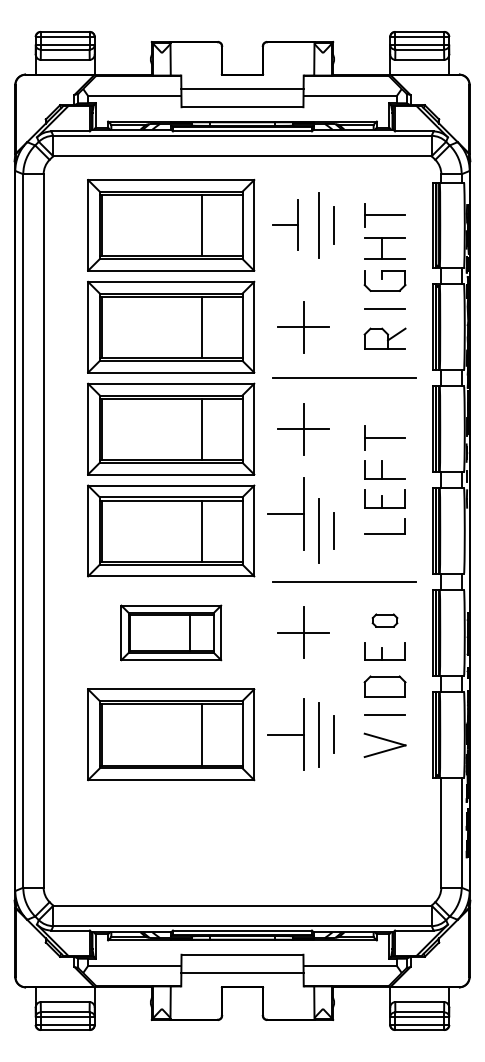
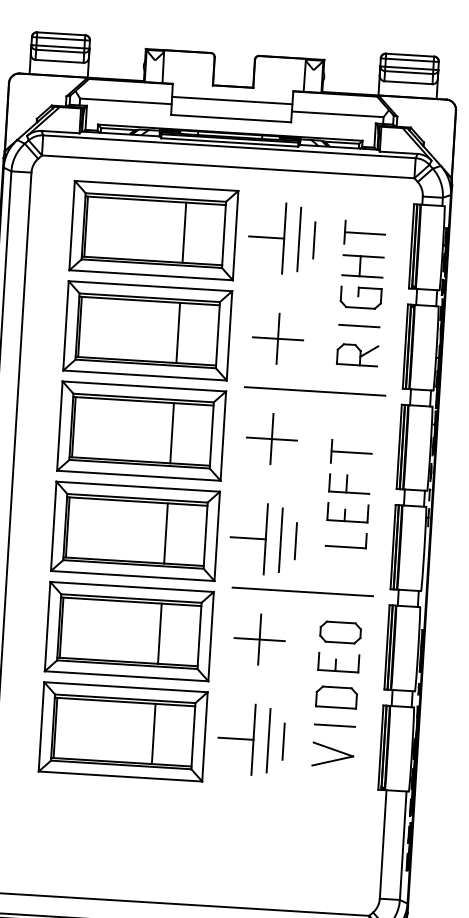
part: (285, 225) -> (266, 237), size x1.43
part: (285, 513) -> (248, 537), moved
part: (384, 620) -> (340, 632), size x1.67
part: (171, 632) -> (129, 631), size x1.67

